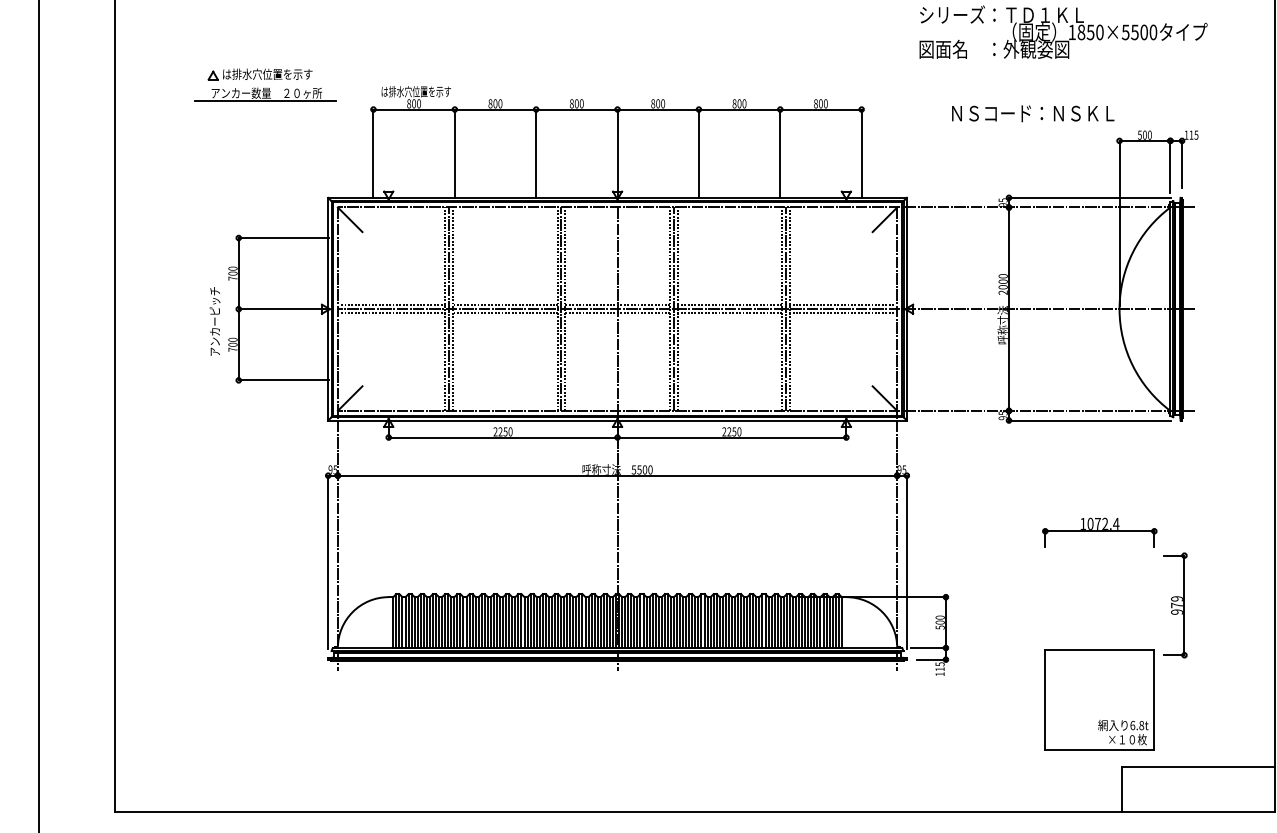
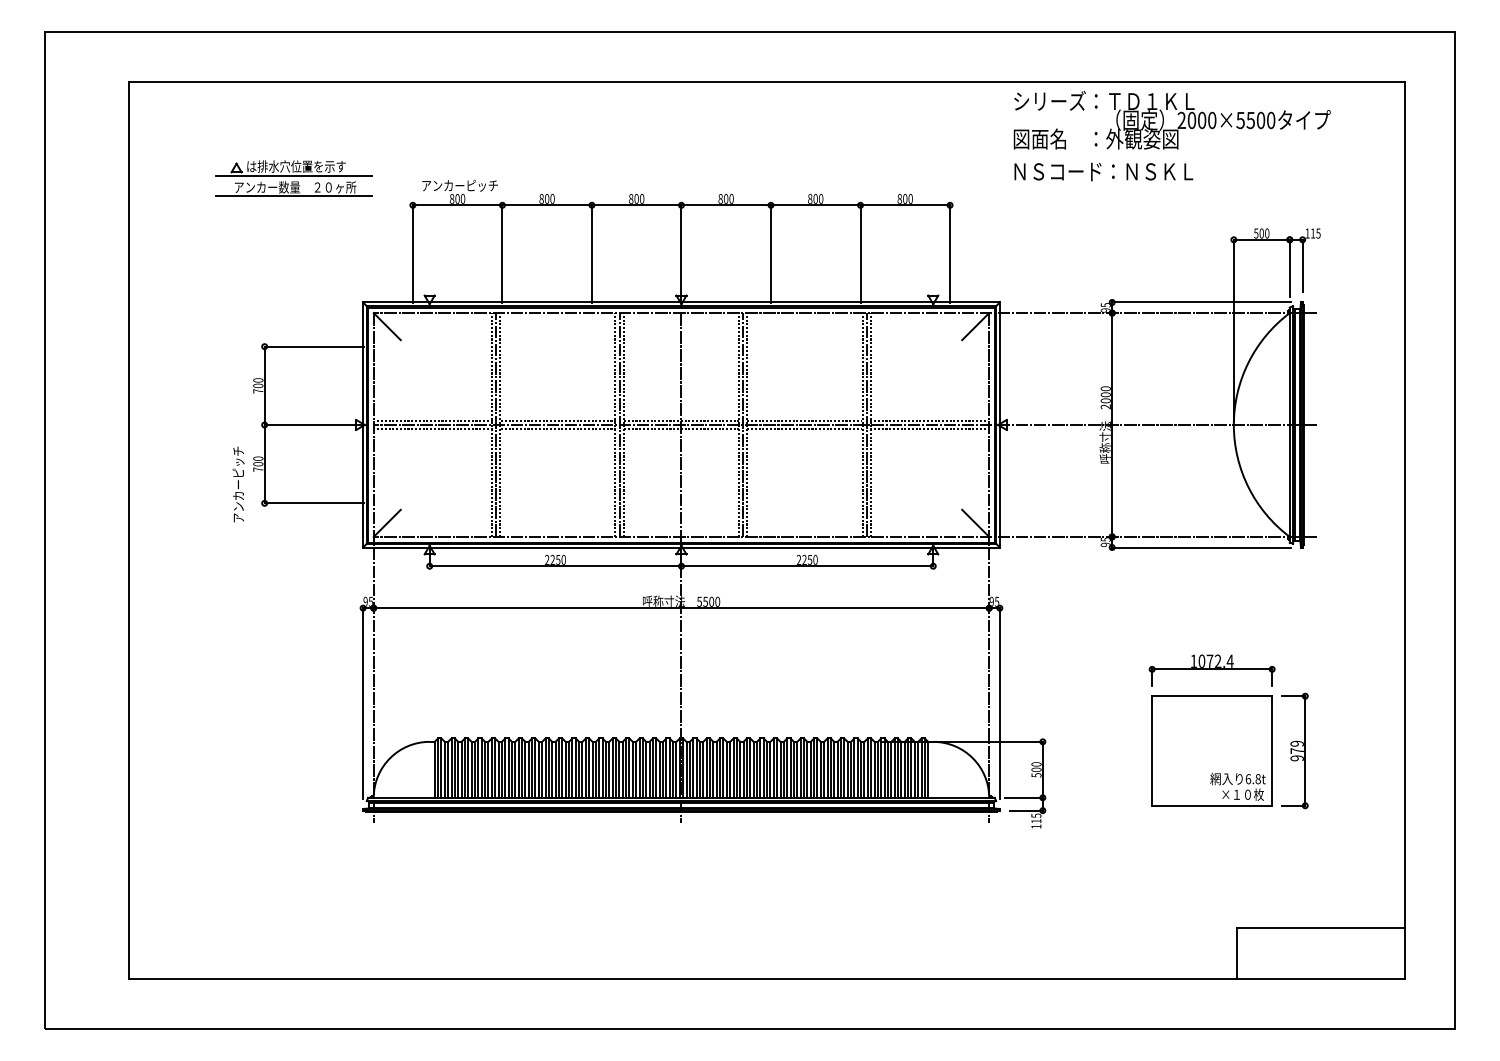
text: (1081, 31) -> (1191, 119), 1850×5500 -> 2000×5500
line: (264, 82) -> (293, 175), added
text: (416, 91) -> (460, 185), は排水穴位置を示す -> アンカーピッチ
text: (1032, 113) -> (1103, 171), moved
text: (214, 321) -> (238, 484), moved
part: (1099, 699) -> (1211, 750), moved

